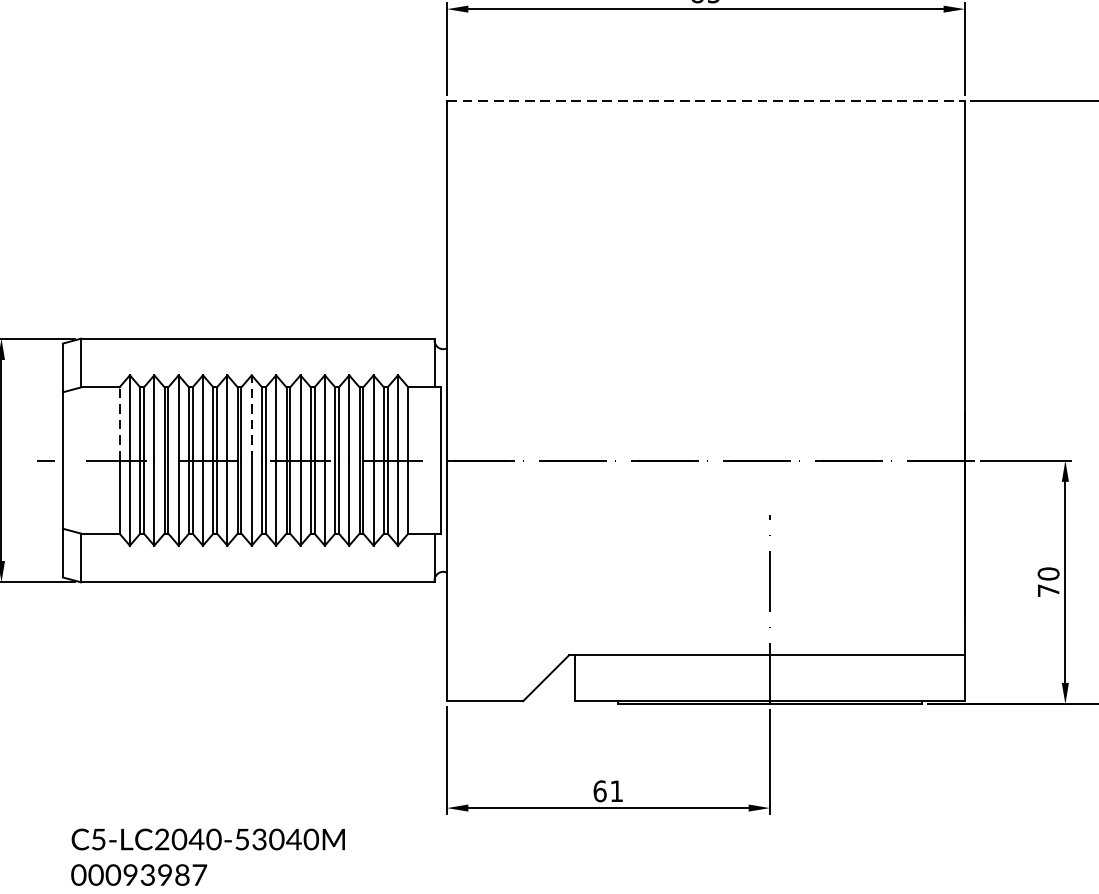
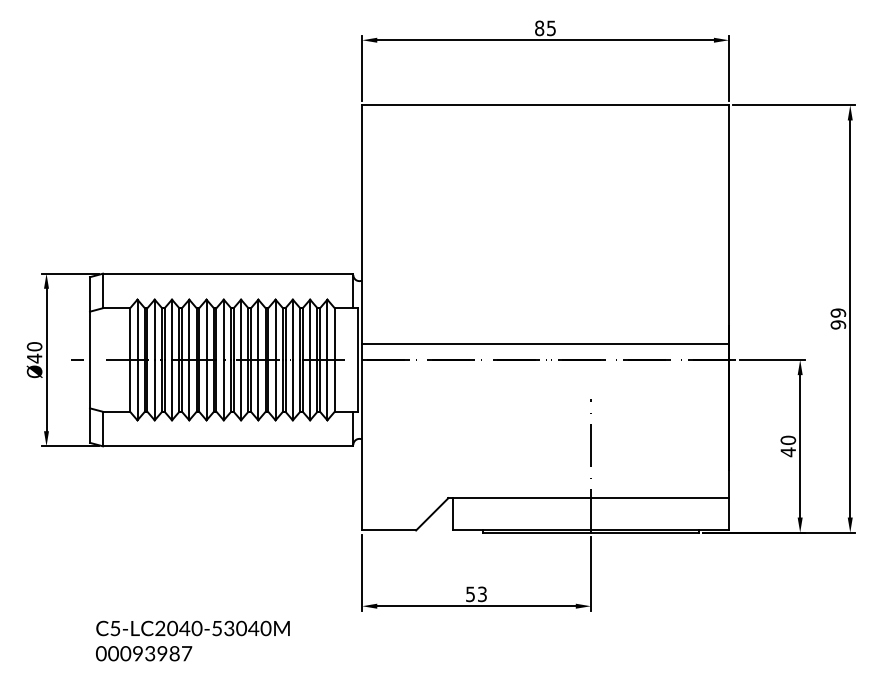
line: (707, 101) -> (546, 105), dashed -> solid
line: (251, 417) -> (223, 329), dashed -> solid
line: (120, 424) -> (130, 334), dashed -> solid
line: (705, 437) -> (545, 343), added
text: (1047, 591) -> (787, 452), 70 -> 40
text: (608, 791) -> (476, 594), 61 -> 53

